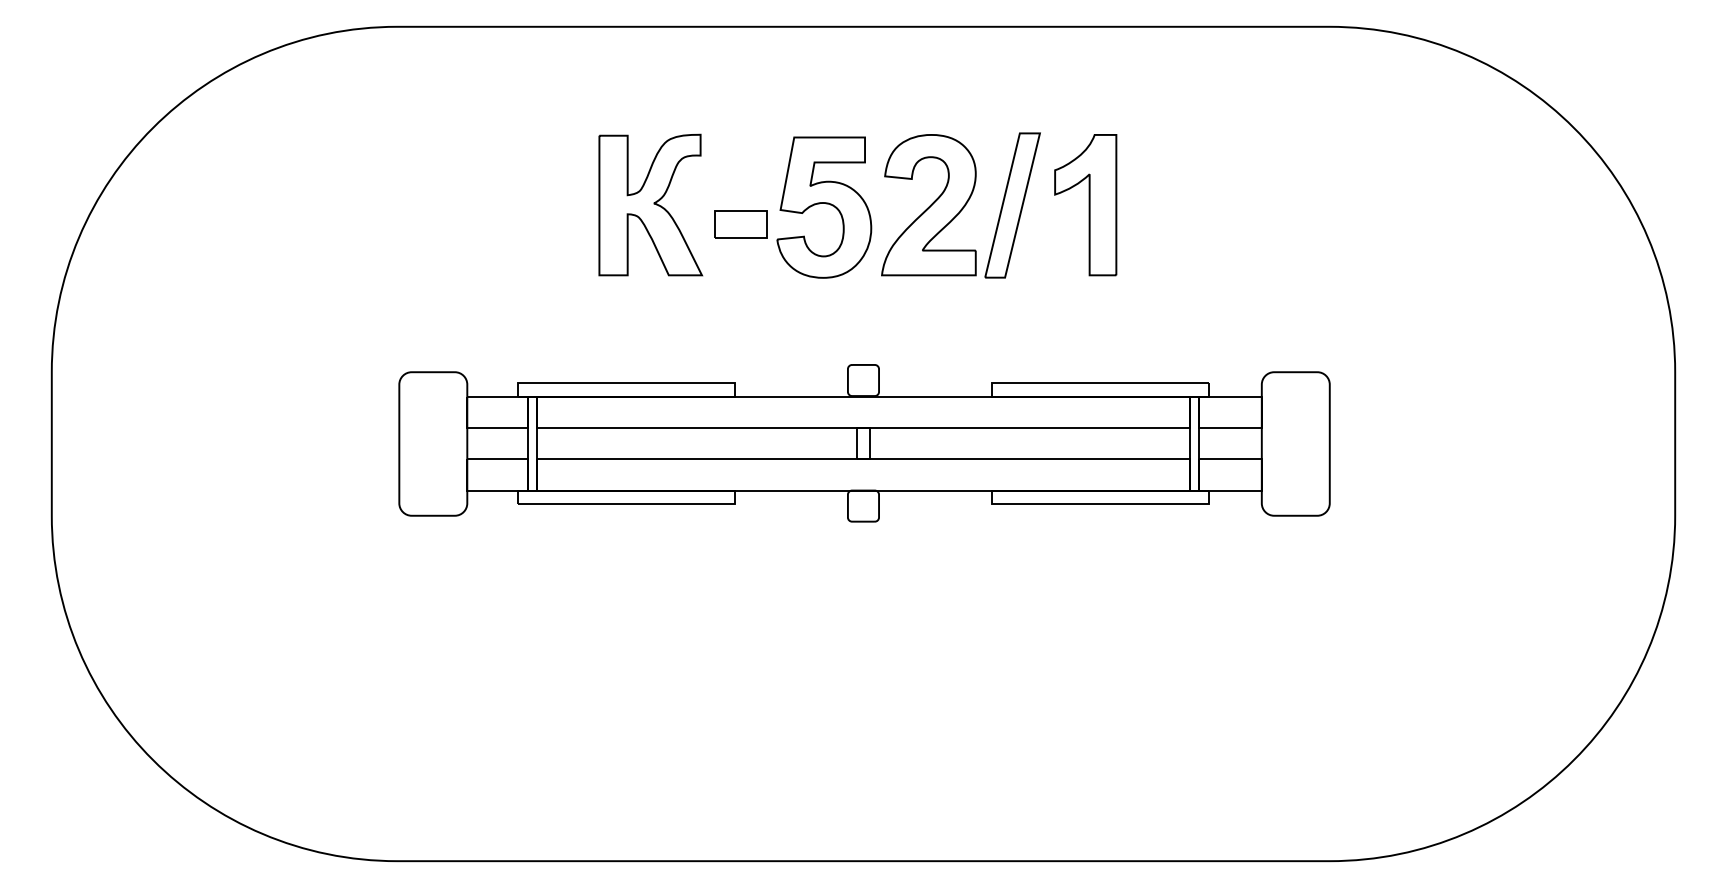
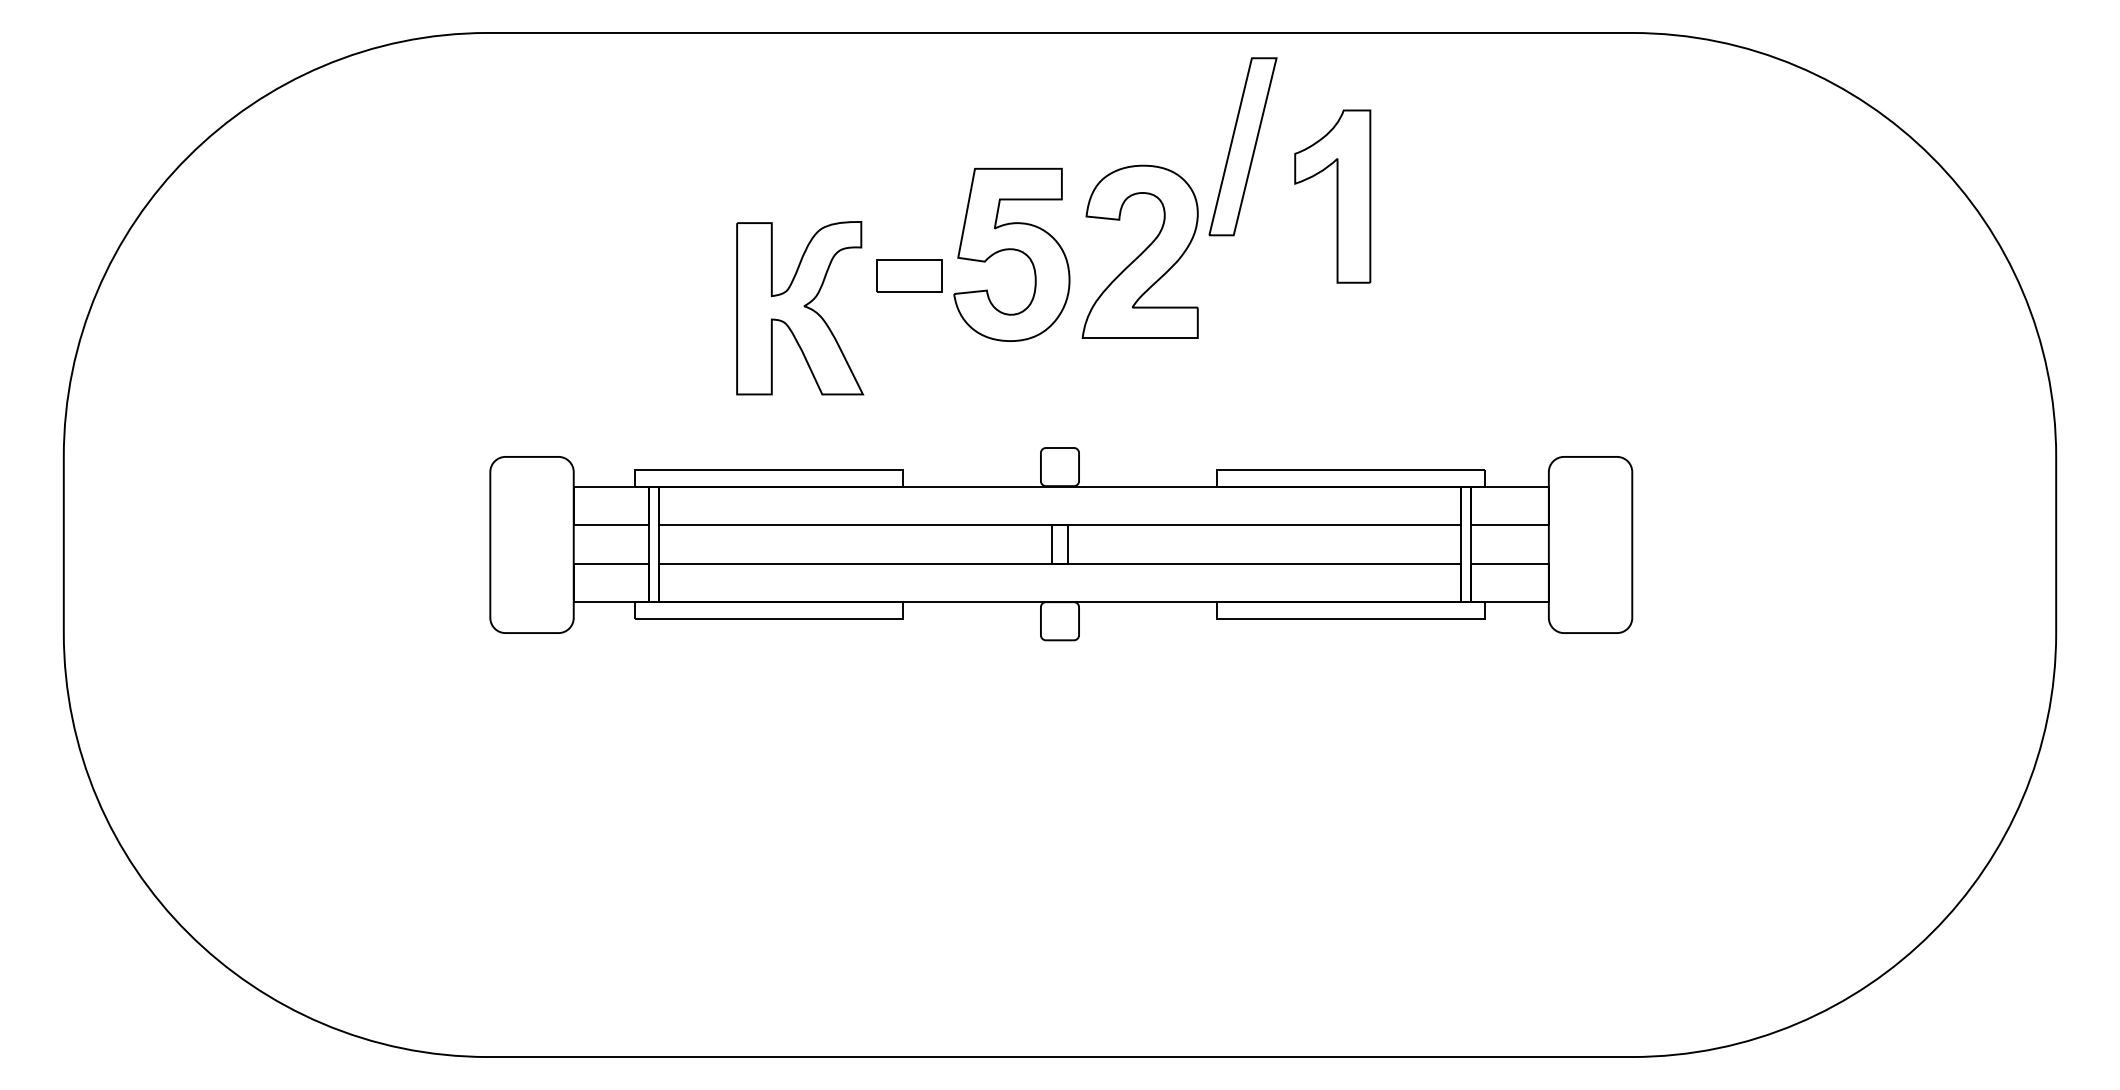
part: (650, 204) -> (799, 307), moved
part: (1012, 205) -> (1242, 146), moved
part: (1085, 205) -> (1332, 197), moved

